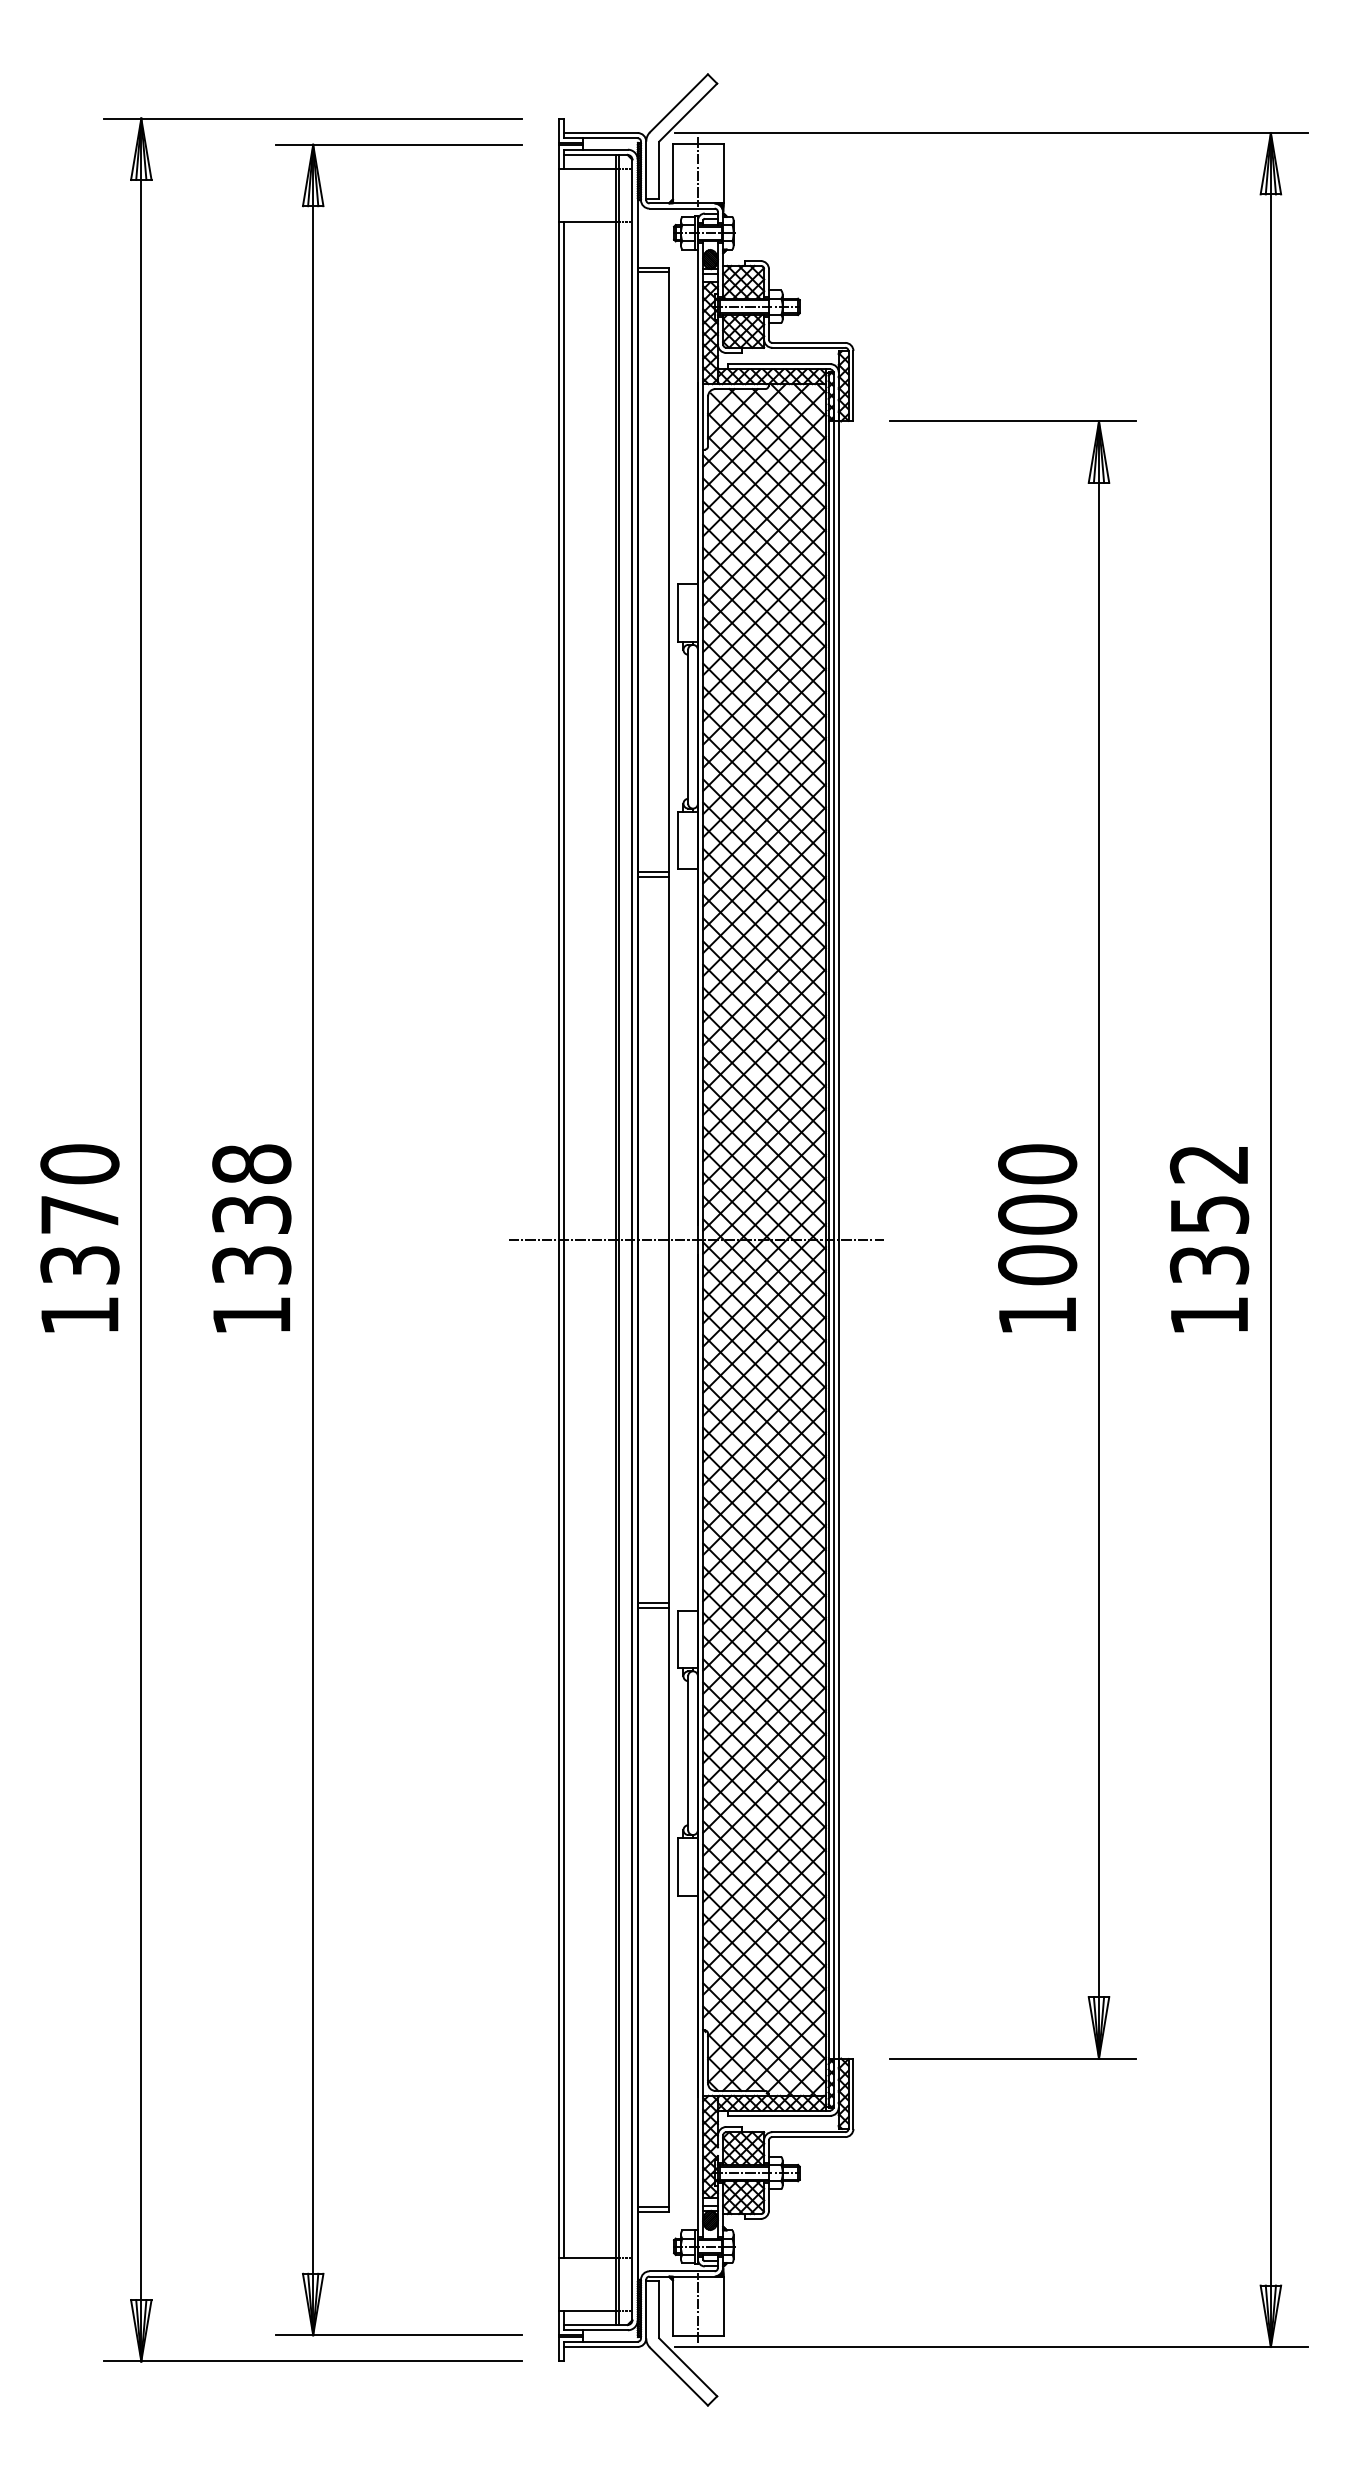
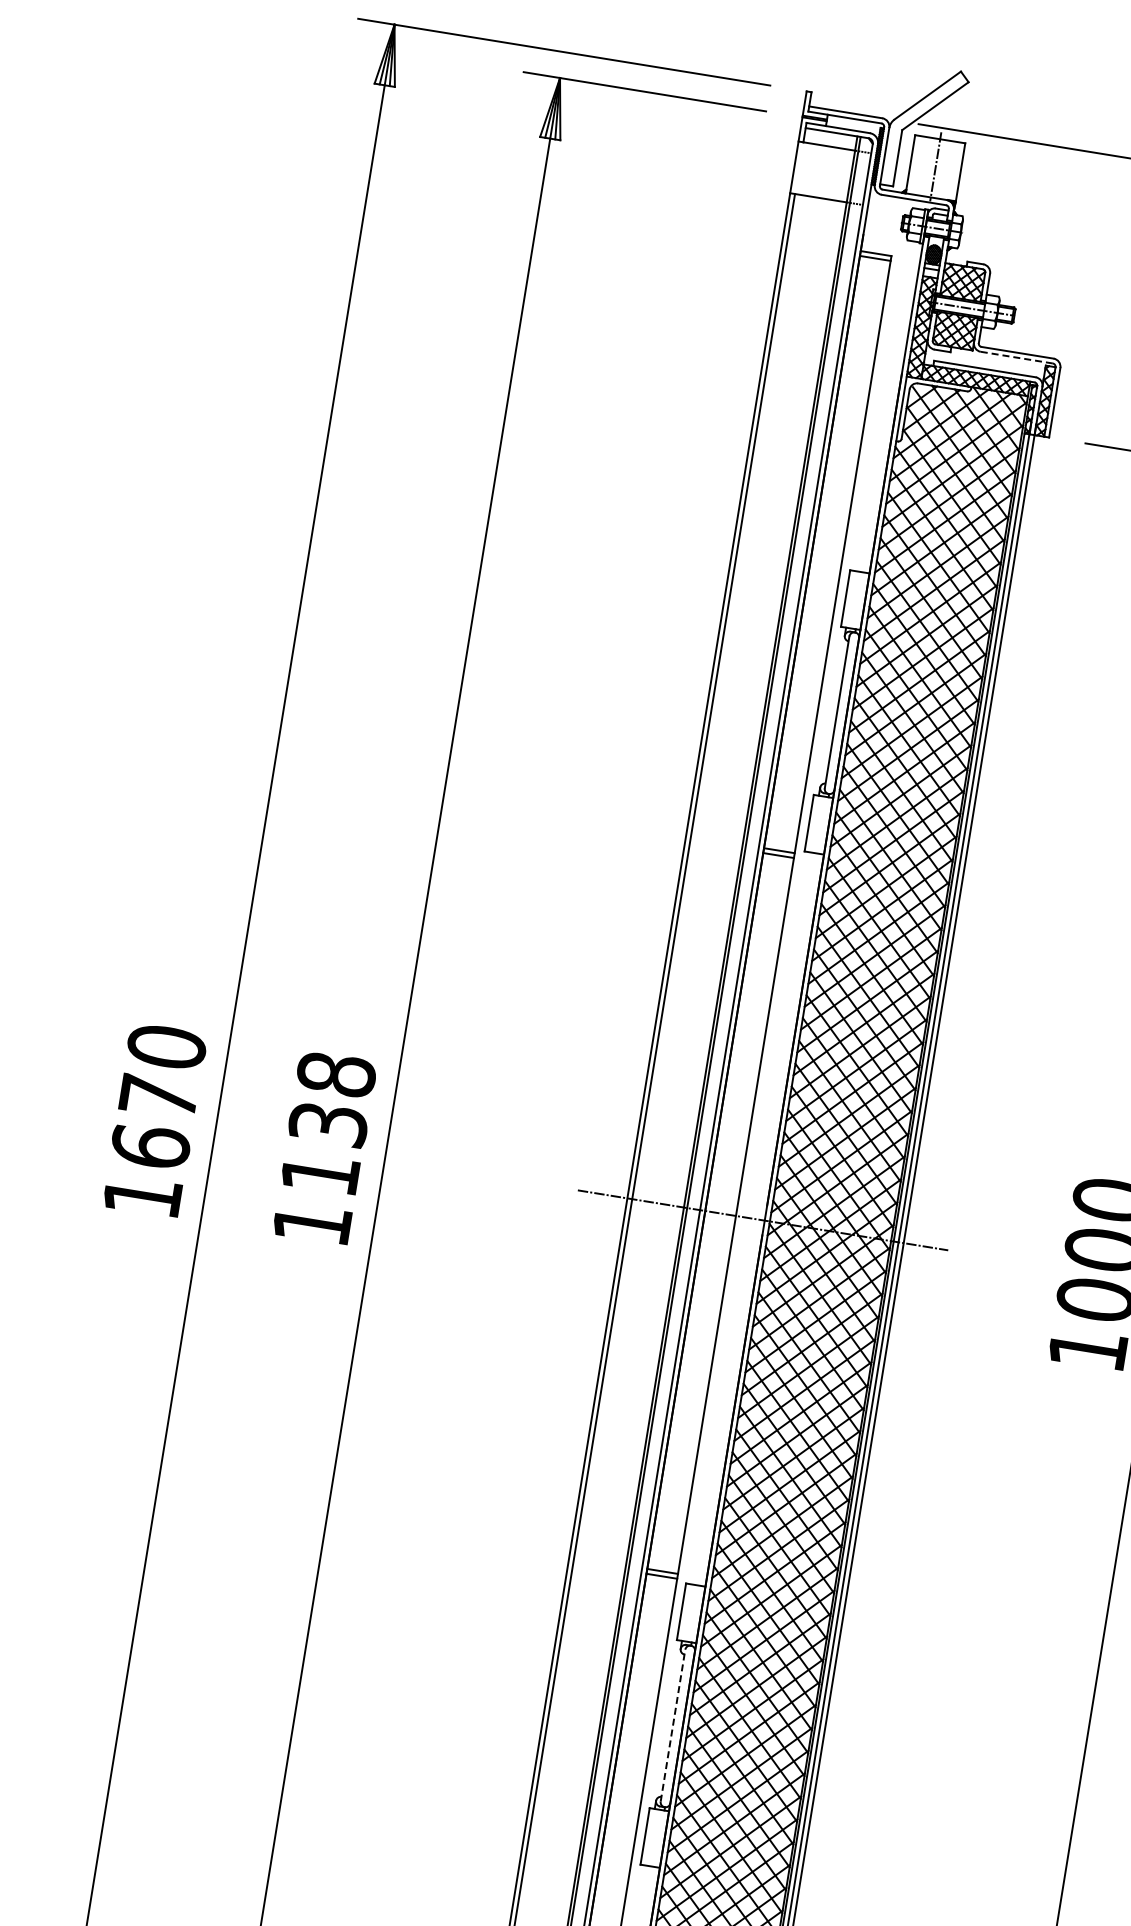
line: (808, 347) -> (1016, 357), solid -> dashed
text: (79, 1264) -> (150, 1145), 1370 -> 1670
text: (251, 1265) -> (319, 1174), 1338 -> 1138
line: (688, 1753) -> (673, 1726), solid -> dashed

